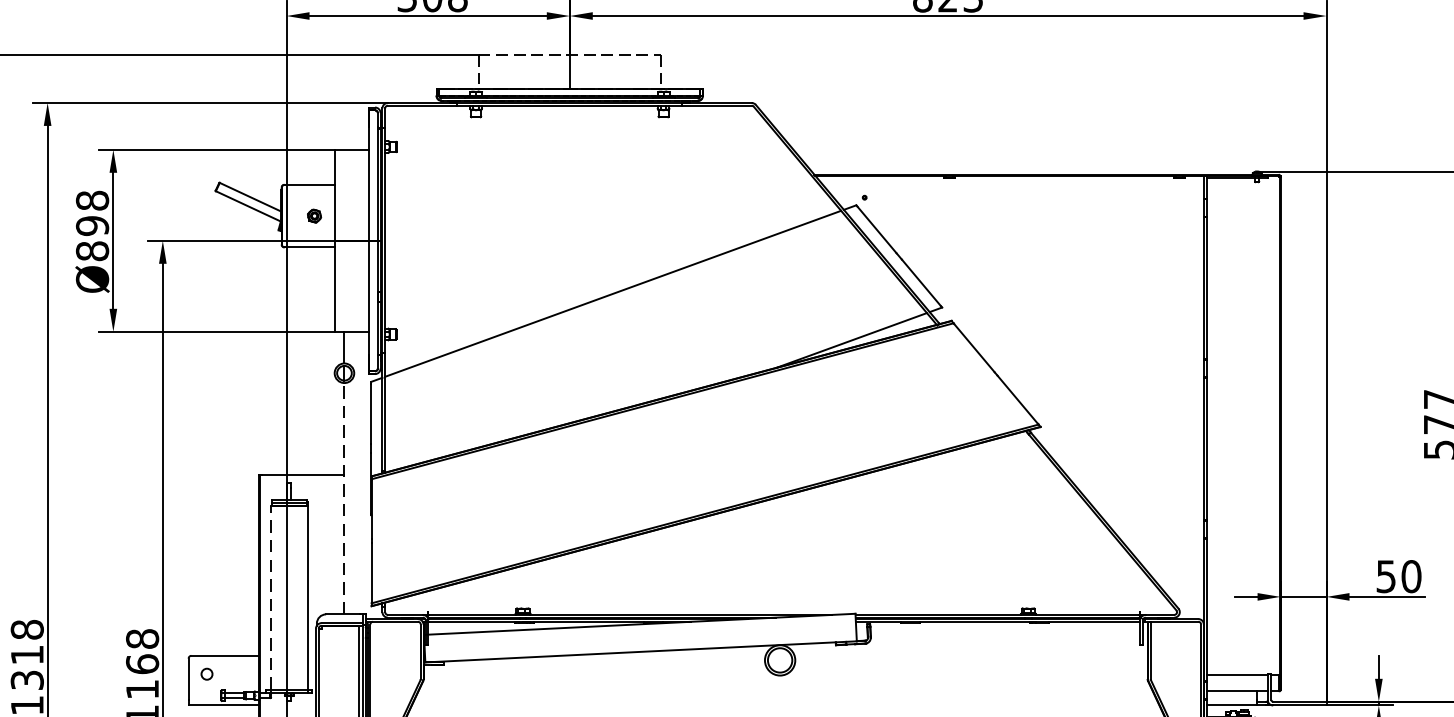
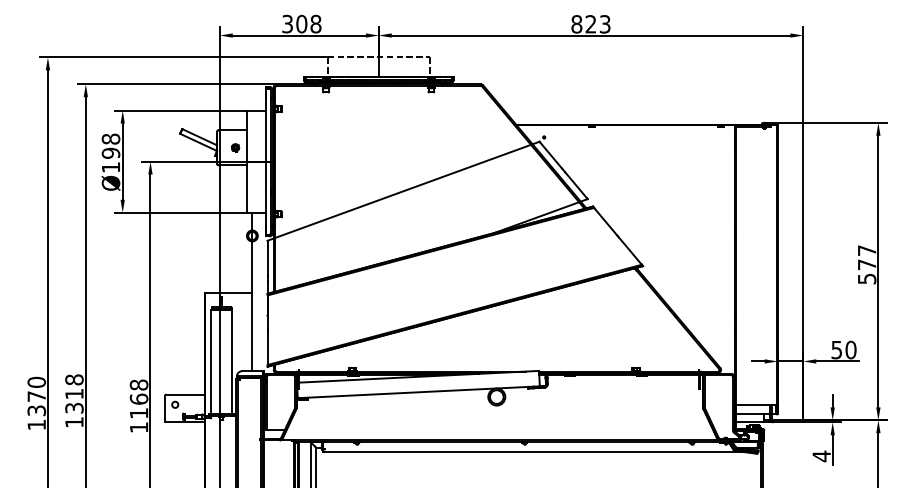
text: (91, 251) -> (110, 167), Ø898 -> Ø198
line: (344, 498) -> (252, 306), dashed -> solid
line: (271, 597) -> (211, 361), dashed -> solid

